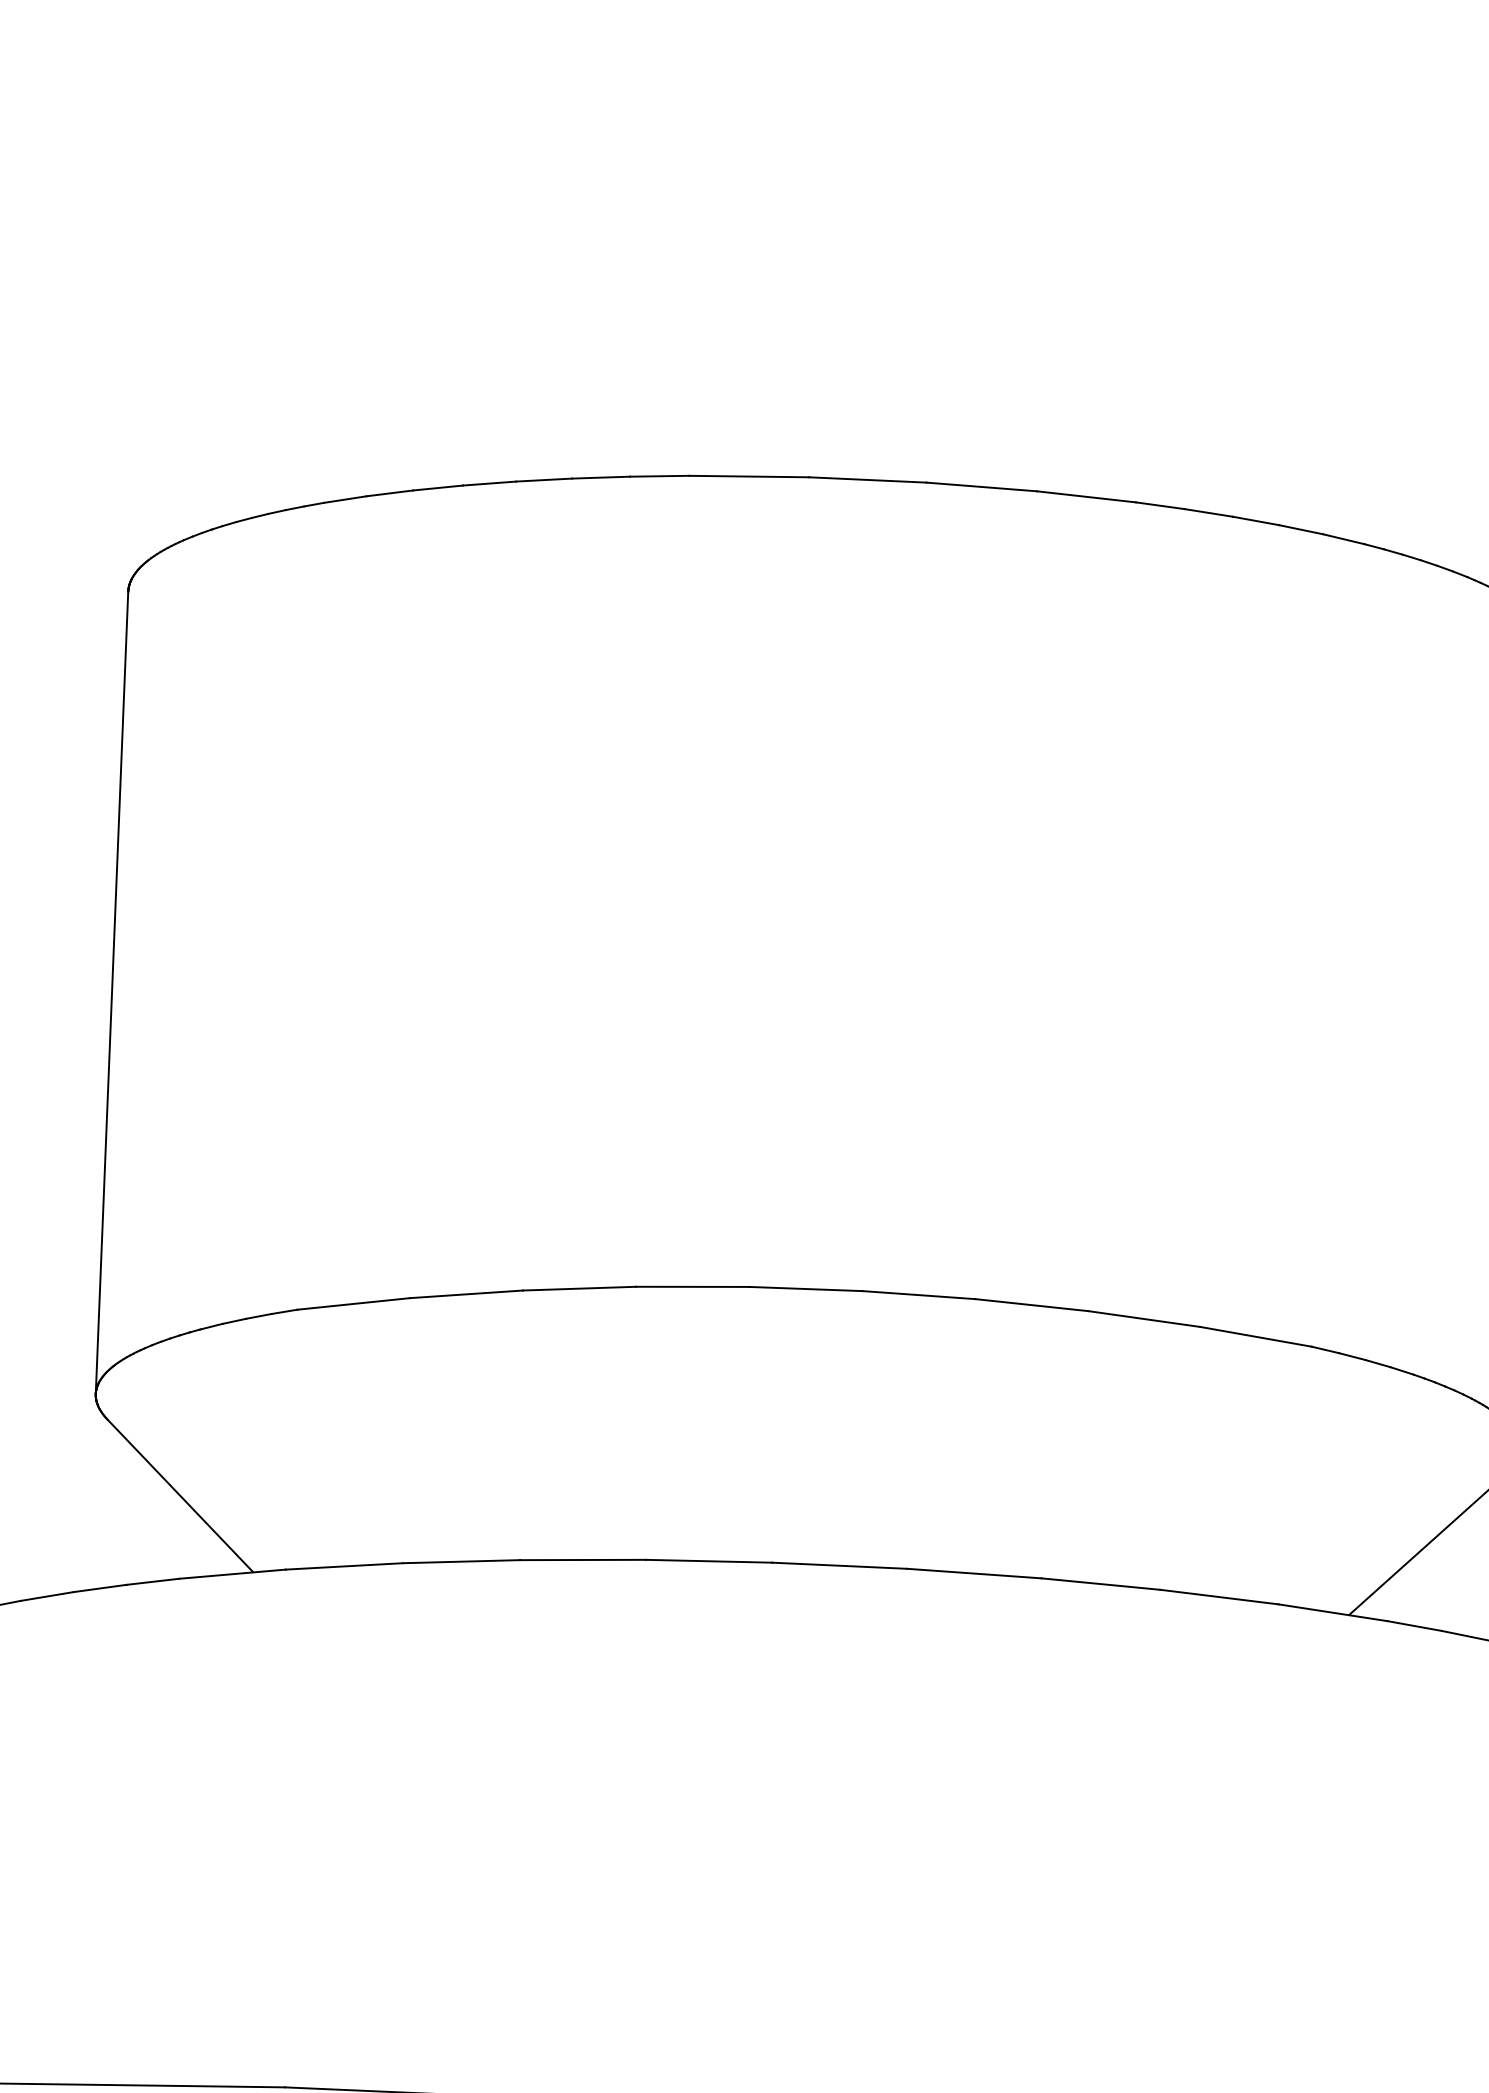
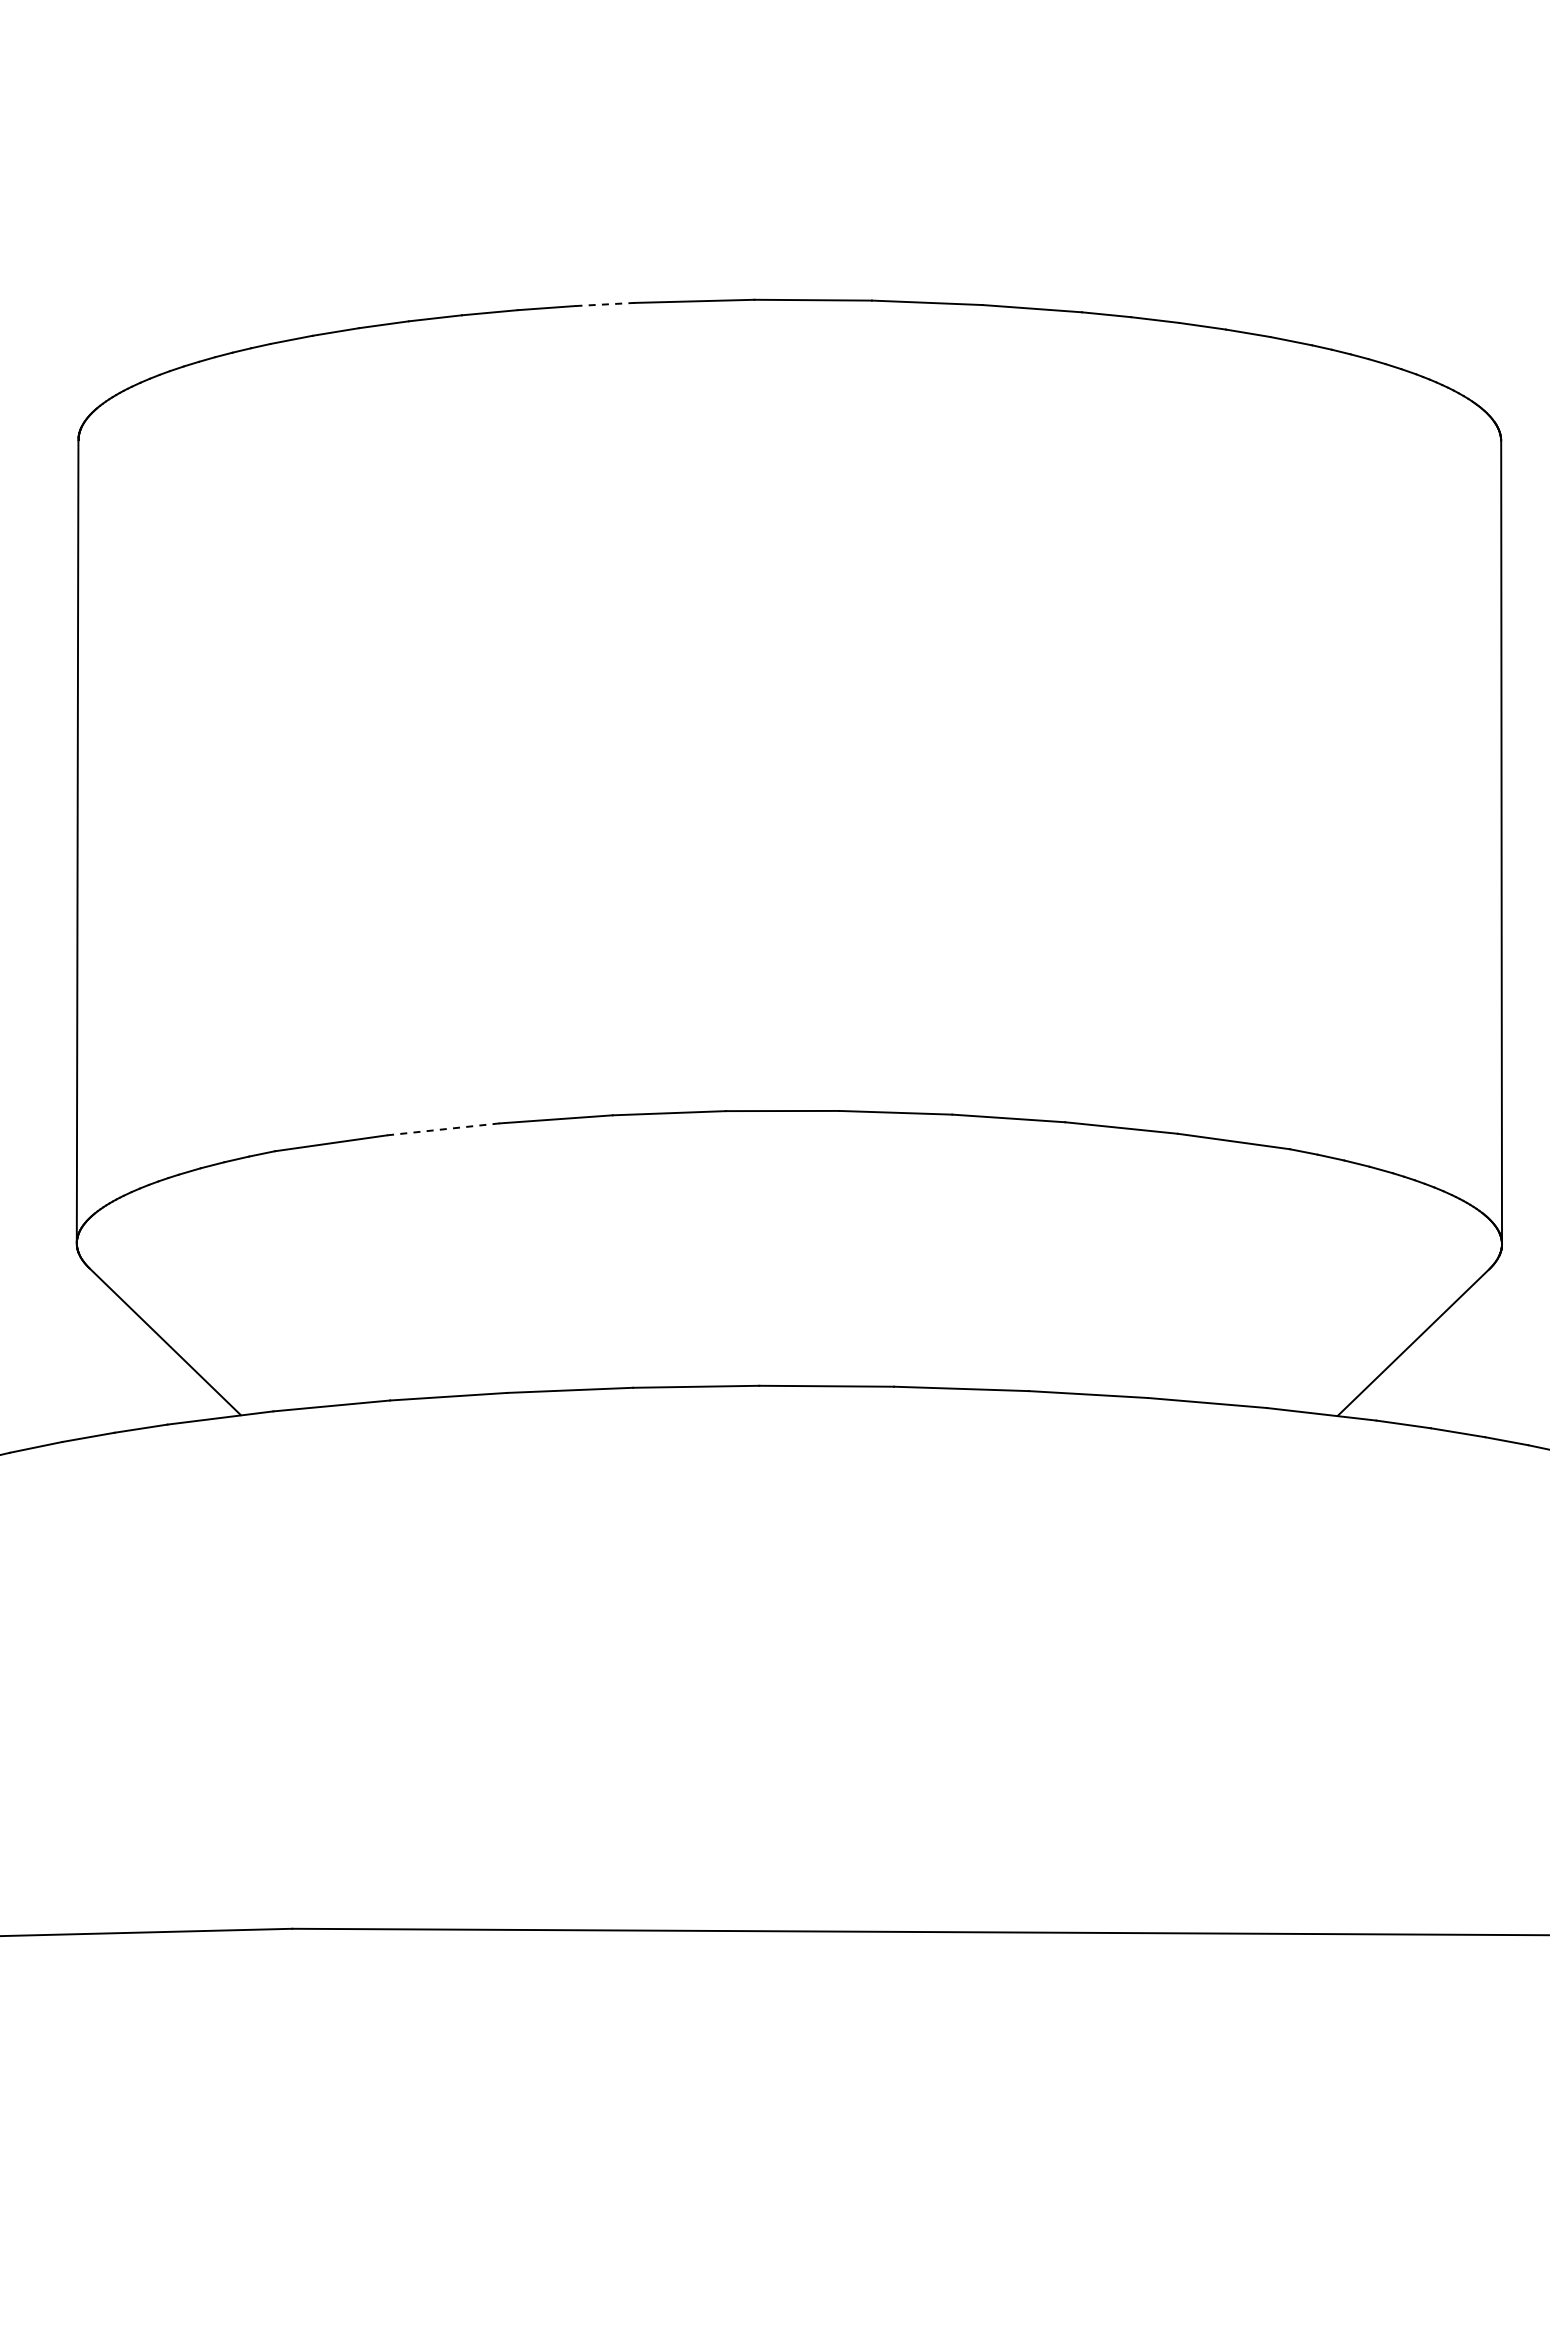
line: (660, 476) -> (605, 304), solid -> dashed
line: (466, 1294) -> (443, 1129), solid -> dashed

